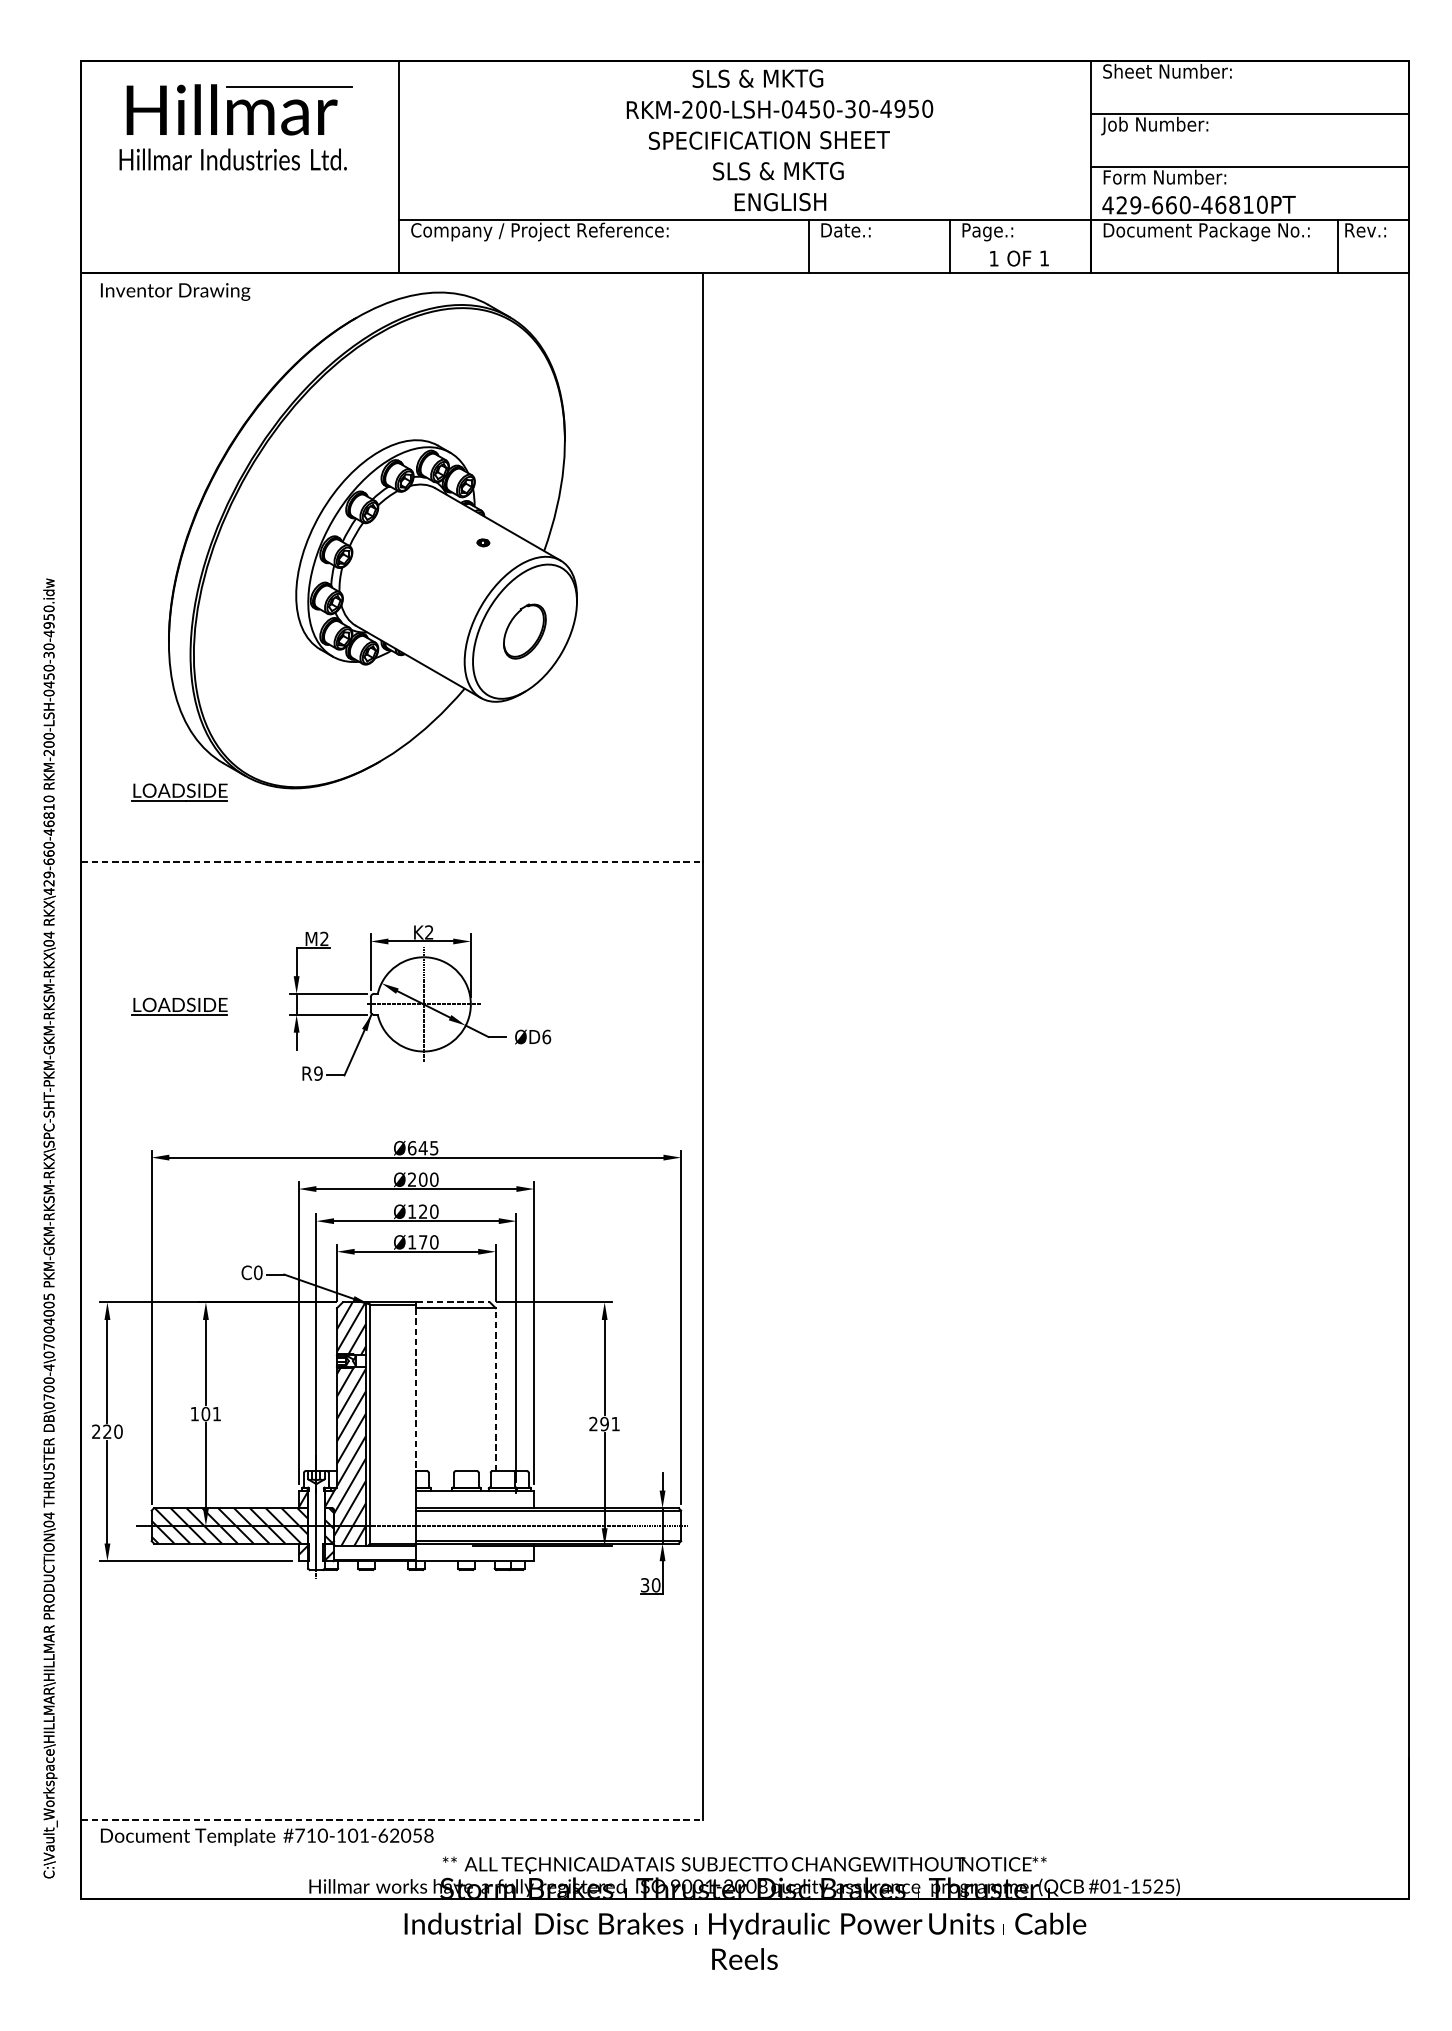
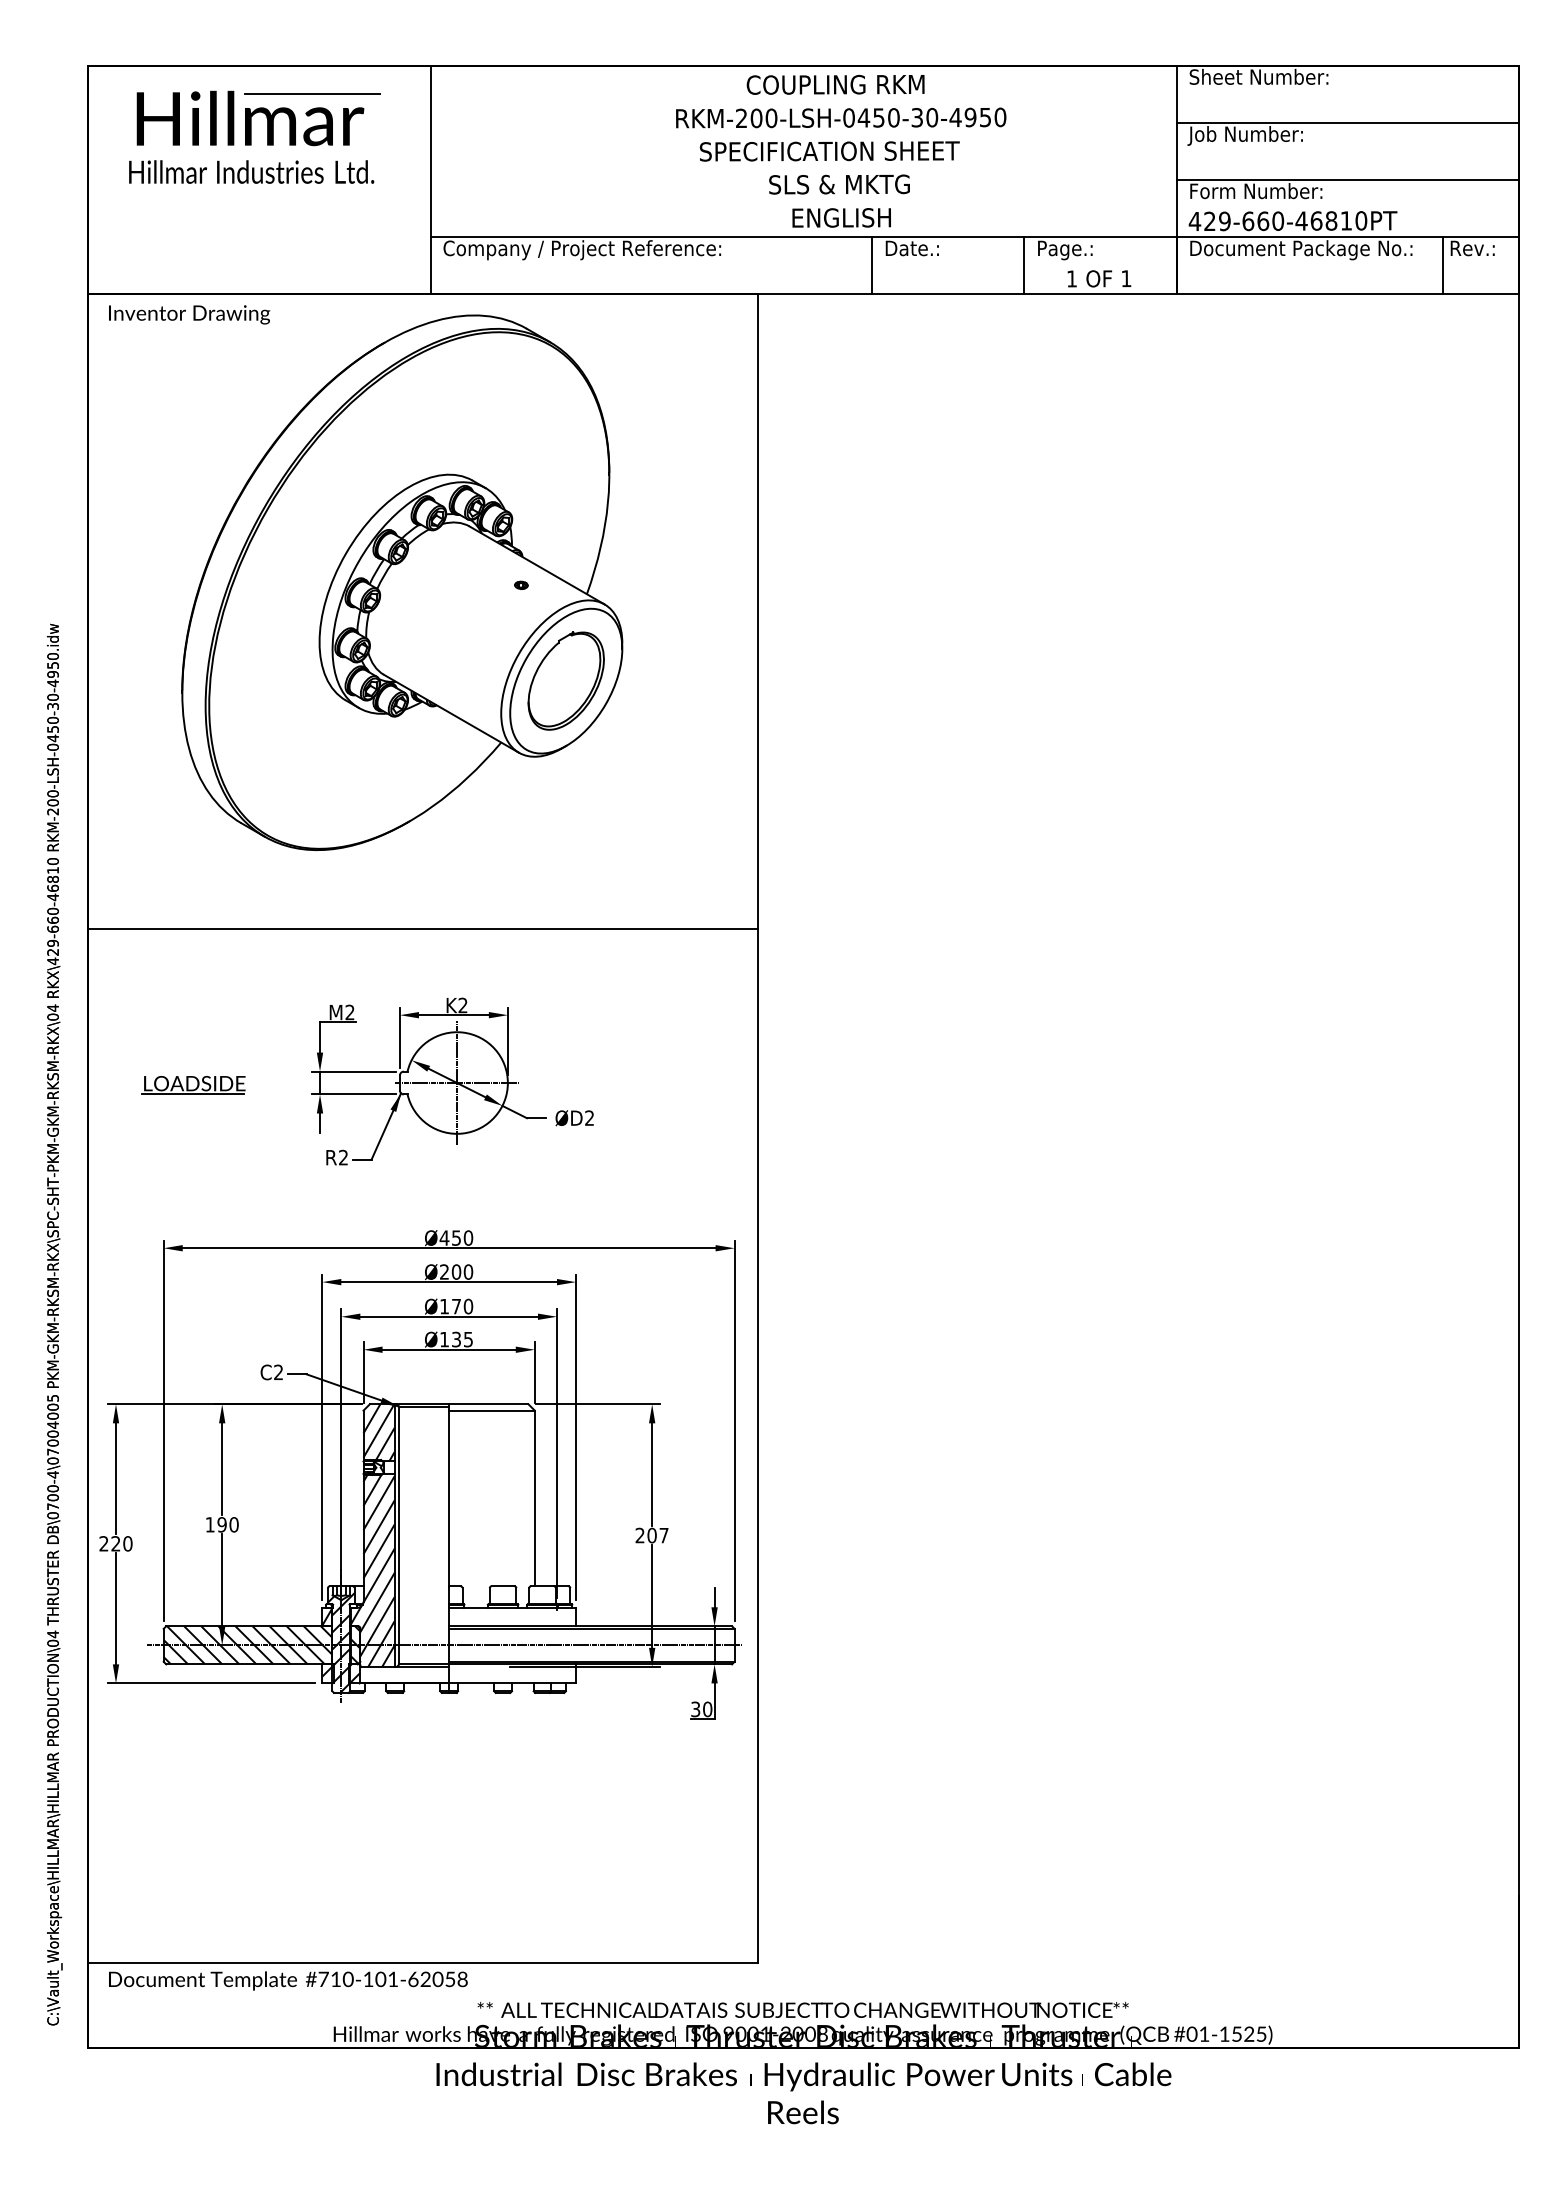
text: (774, 78) -> (835, 84), SLS & MKTG -> COUPLING RKM
part: (524, 631) -> (565, 680), size x1.67
part: (179, 792) -> (193, 854), removed
line: (392, 862) -> (423, 929), dashed -> solid
text: (546, 1036) -> (589, 1117), ØD6 -> ØD2
text: (318, 1073) -> (343, 1157), R9 -> R2
text: (423, 1147) -> (456, 1237), Ø645 -> Ø450
text: (423, 1211) -> (456, 1306), Ø120 -> Ø170
text: (428, 1242) -> (462, 1339), Ø170 -> Ø135
text: (258, 1272) -> (278, 1372), C0 -> C2
line: (452, 1302) -> (488, 1404), dashed -> solid
line: (416, 1389) -> (449, 1498), dashed -> solid
line: (495, 1389) -> (534, 1498), dashed -> solid
text: (210, 1413) -> (227, 1524), 101 -> 190
text: (609, 1424) -> (657, 1535), 291 -> 207
hatch: (316, 1523) -> (341, 1642), added
line: (392, 1820) -> (423, 1962), dashed -> solid

